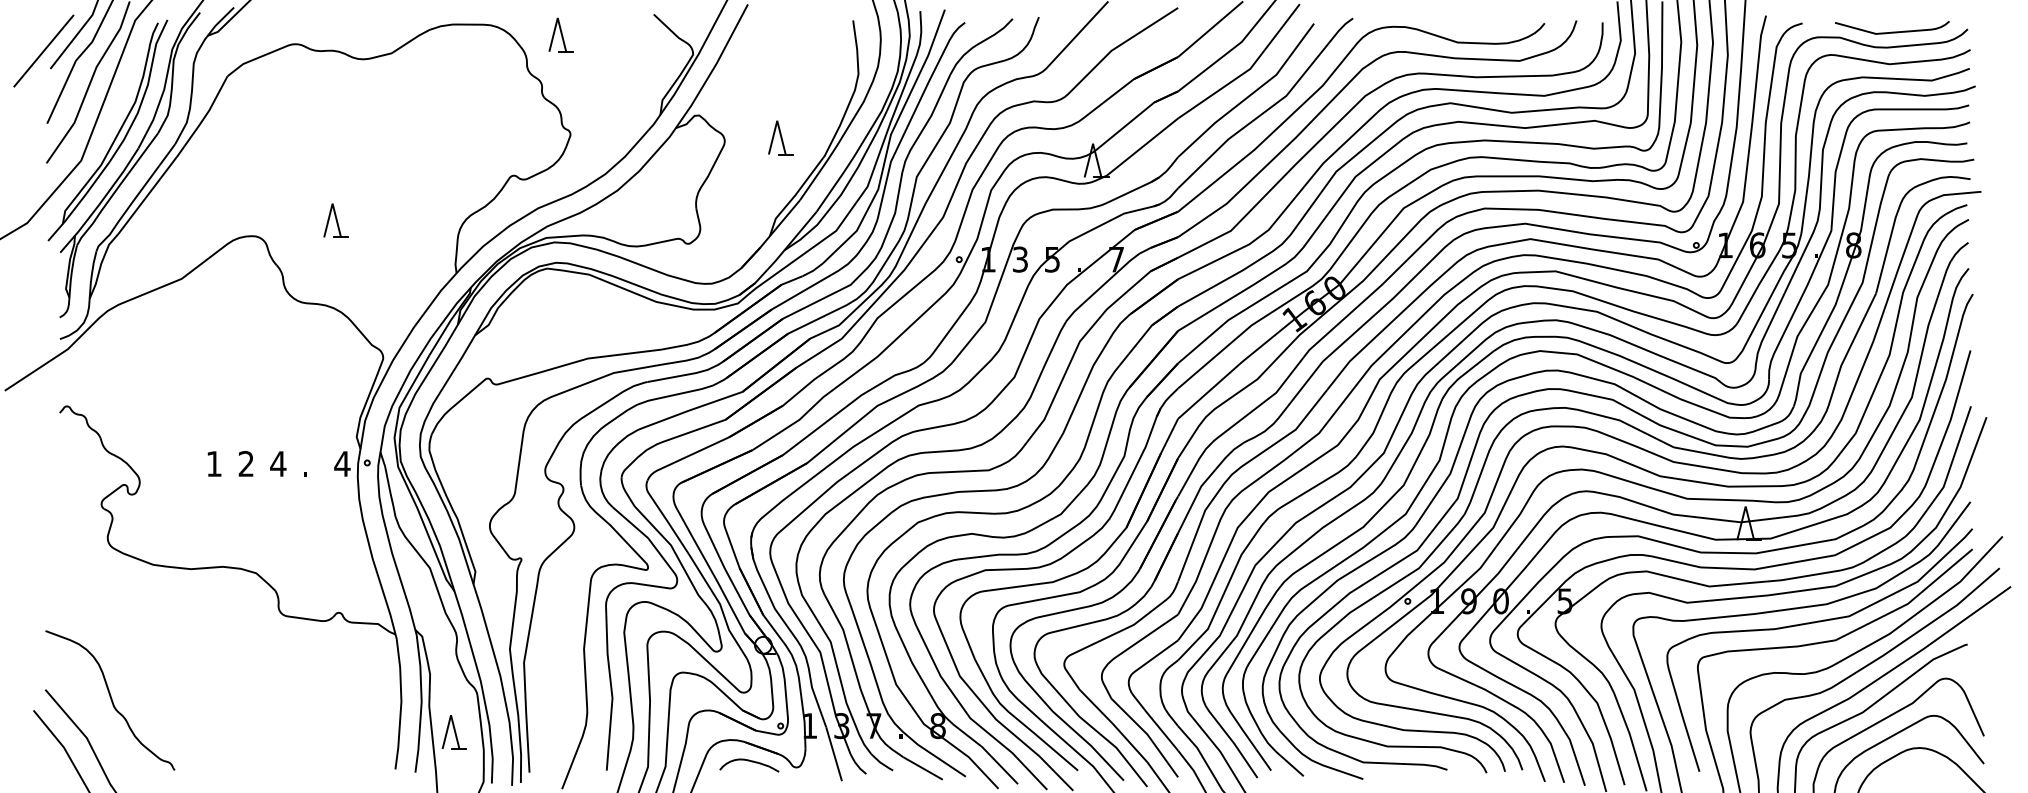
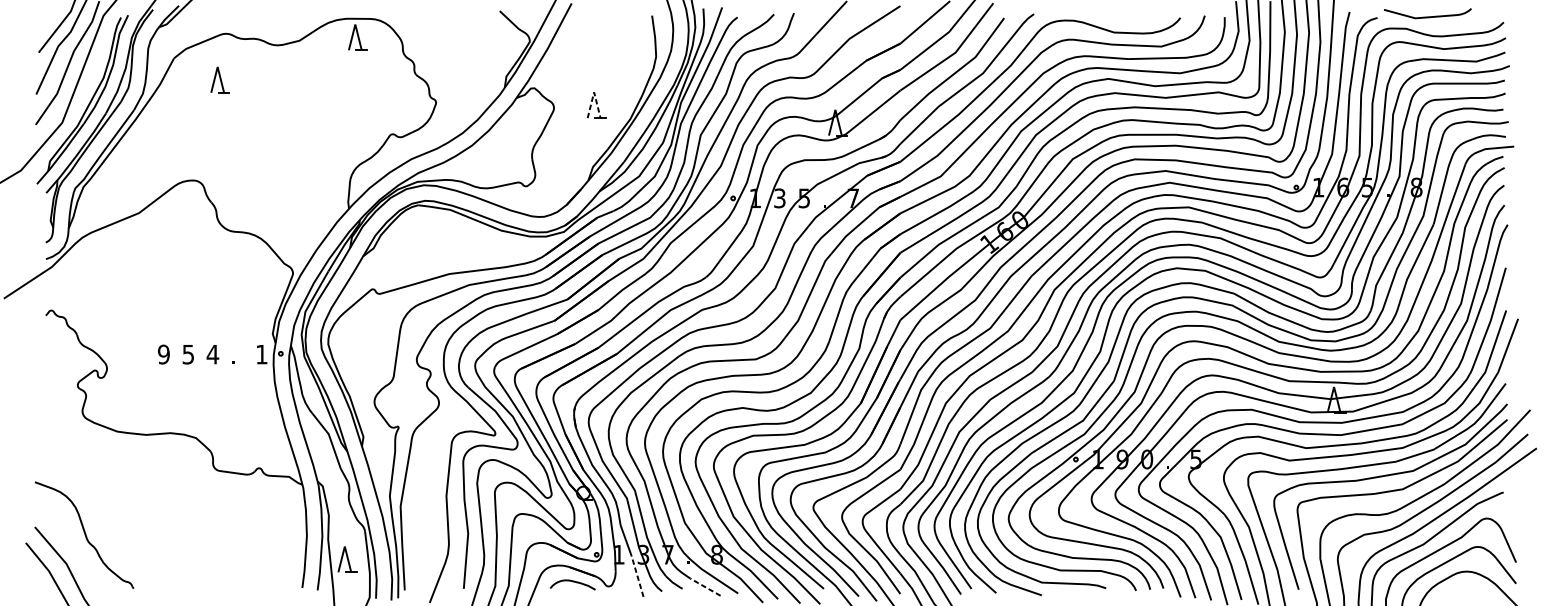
curve: (1892, 31) -> (1427, 16), moved
part: (560, 34) -> (357, 37), moved
line: (43, 50) -> (33, 38), removed
line: (777, 120) -> (594, 92), solid -> dashed
part: (335, 220) -> (219, 79), moved
text: (342, 463) -> (261, 354), 4 -> 1
text: (213, 464) -> (163, 354), 1 -> 9
text: (245, 464) -> (187, 354), 2 -> 5
line: (833, 753) -> (637, 575), solid -> dashed
line: (923, 768) -> (705, 587), solid -> dashed

